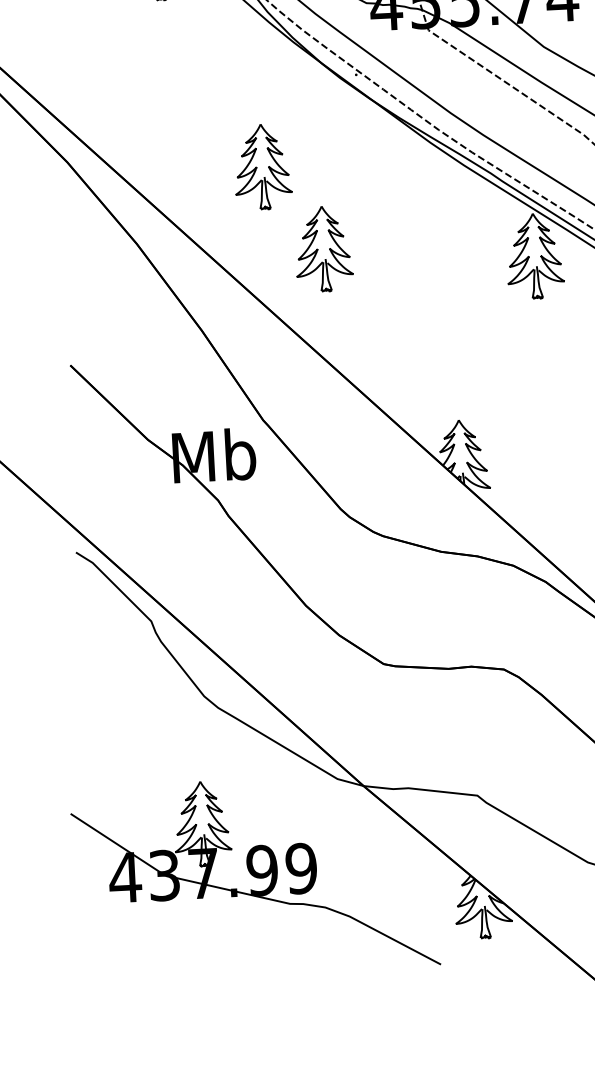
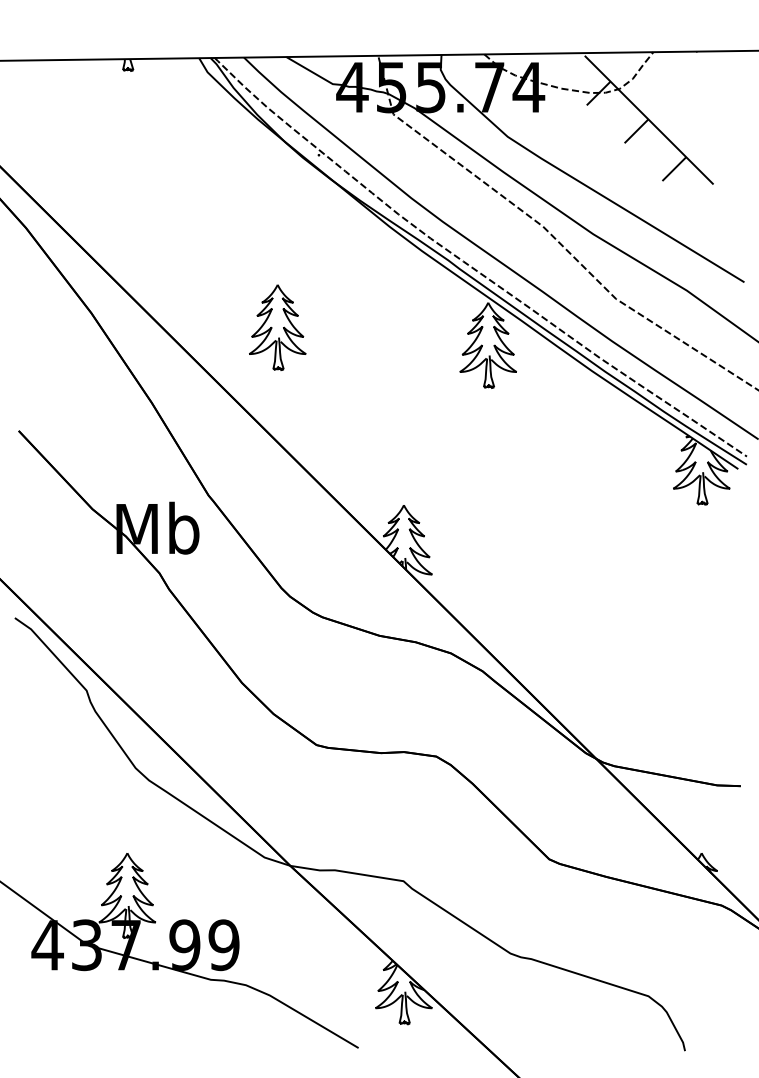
part: (262, 167) -> (220, 242), removed

